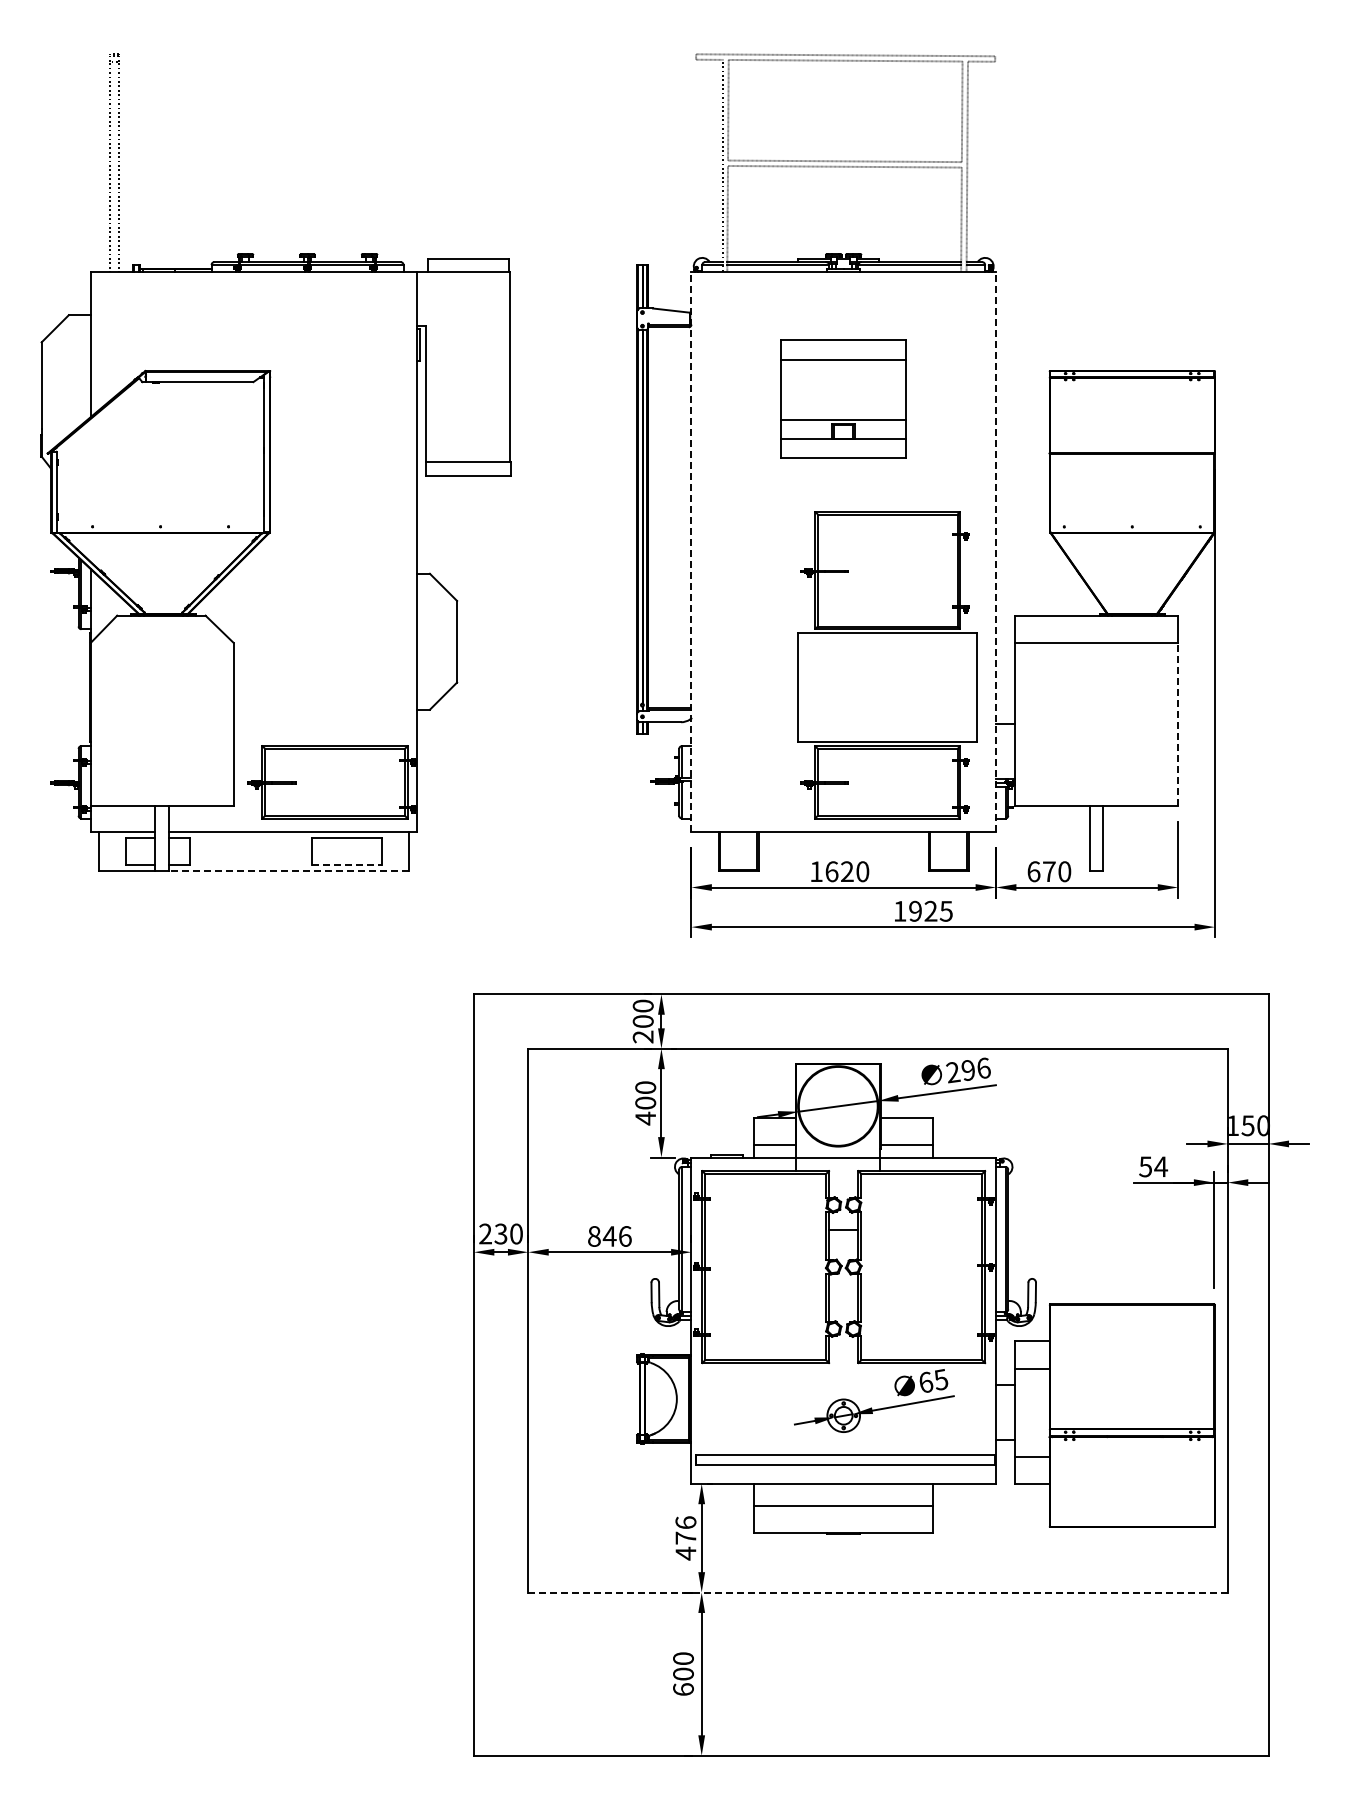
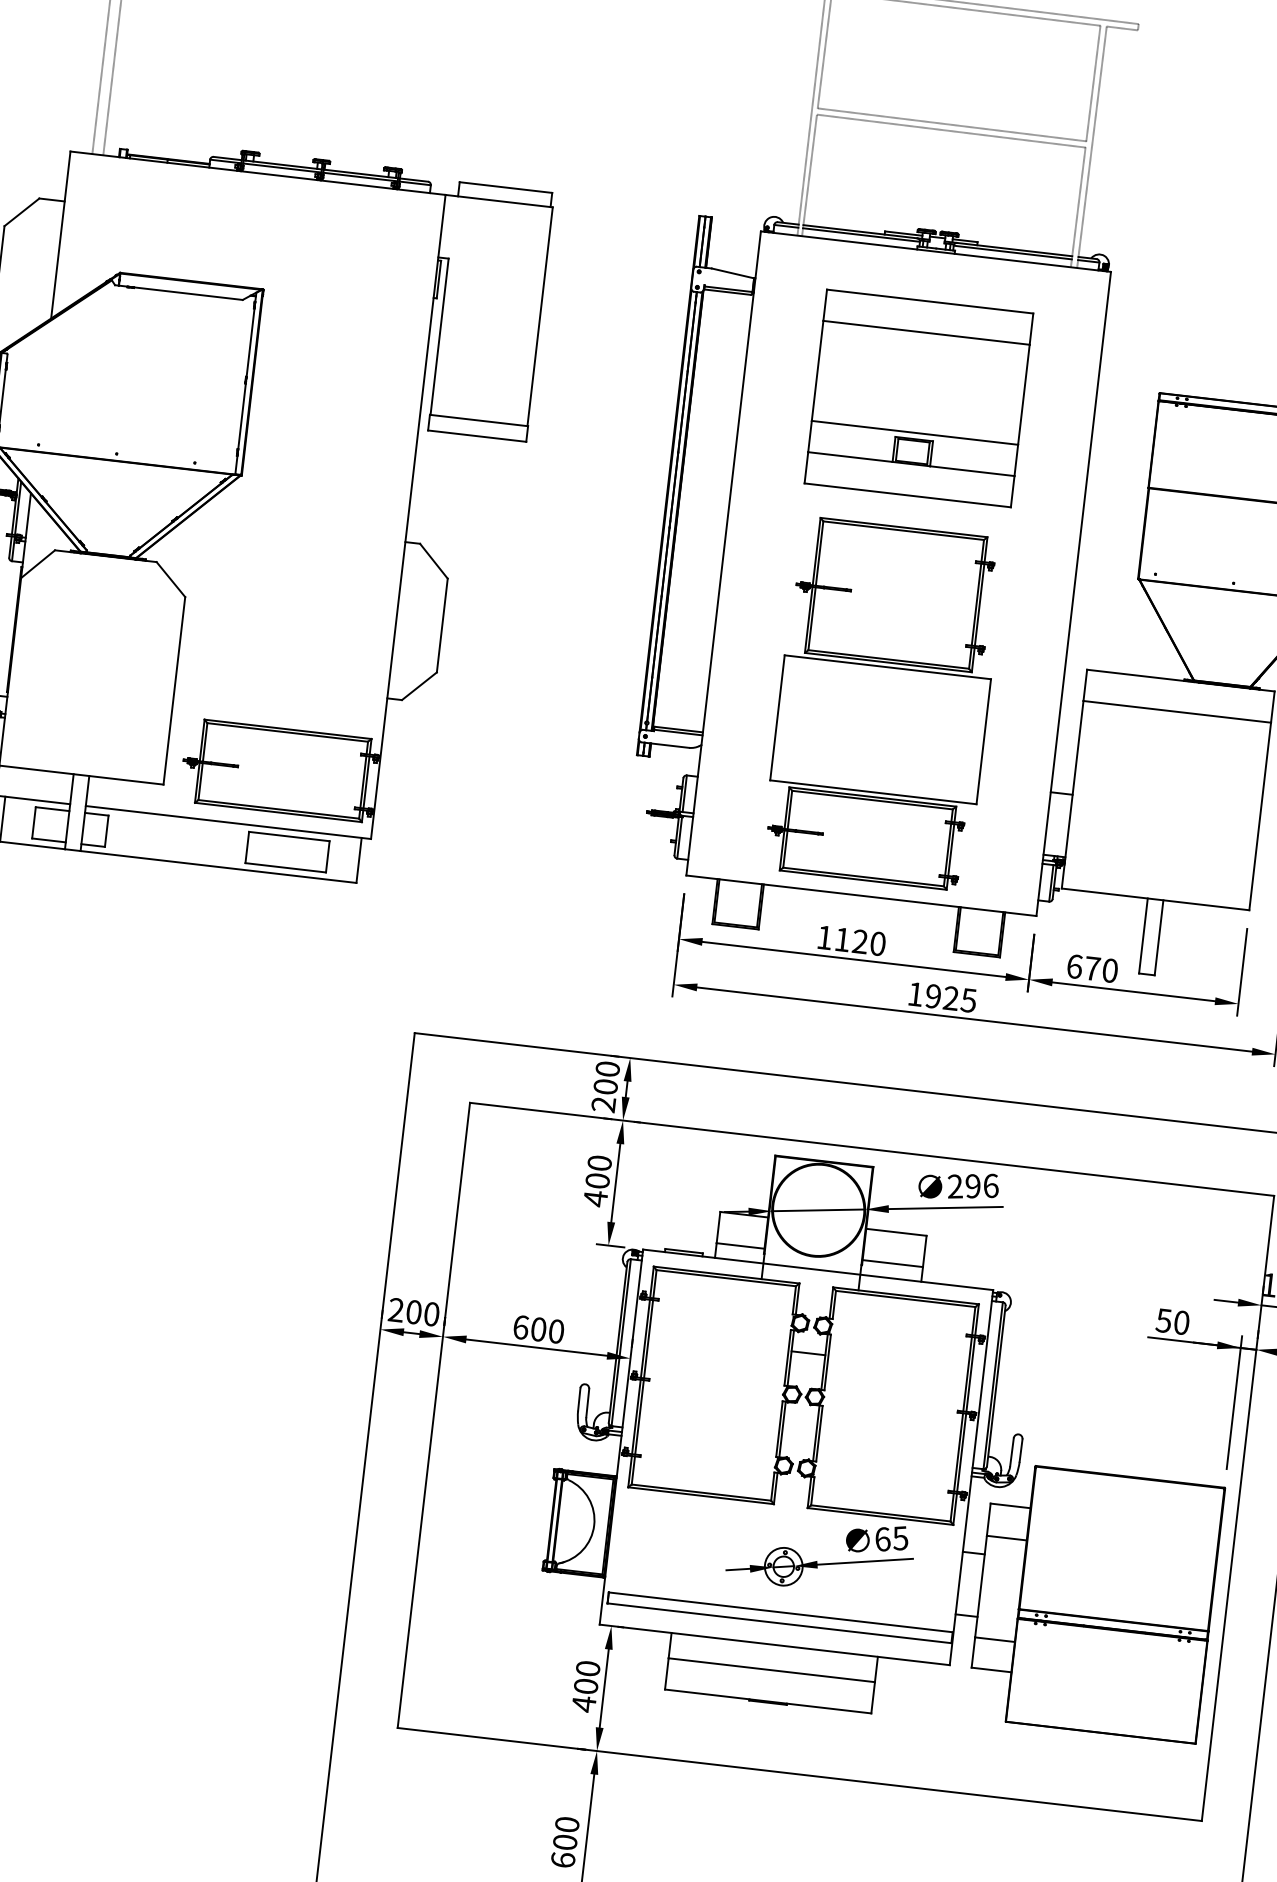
part: (843, 399) -> (918, 398), size x1.43
line: (691, 551) -> (723, 552), dashed -> solid
line: (996, 551) -> (1074, 593), dashed -> solid
part: (887, 665) -> (883, 704), moved
line: (1178, 724) -> (1260, 816), dashed -> solid
line: (347, 865) -> (286, 868), dashed -> solid
line: (289, 871) -> (219, 867), dashed -> solid
text: (831, 871) -> (842, 939), 1620 -> 1120
text: (1161, 1166) -> (1182, 1322), 54 -> 50
text: (500, 1233) -> (413, 1311), 230 -> 200
text: (609, 1236) -> (538, 1329), 846 -> 600
text: (685, 1530) -> (586, 1677), 476 -> 400
line: (878, 1592) -> (800, 1774), dashed -> solid

